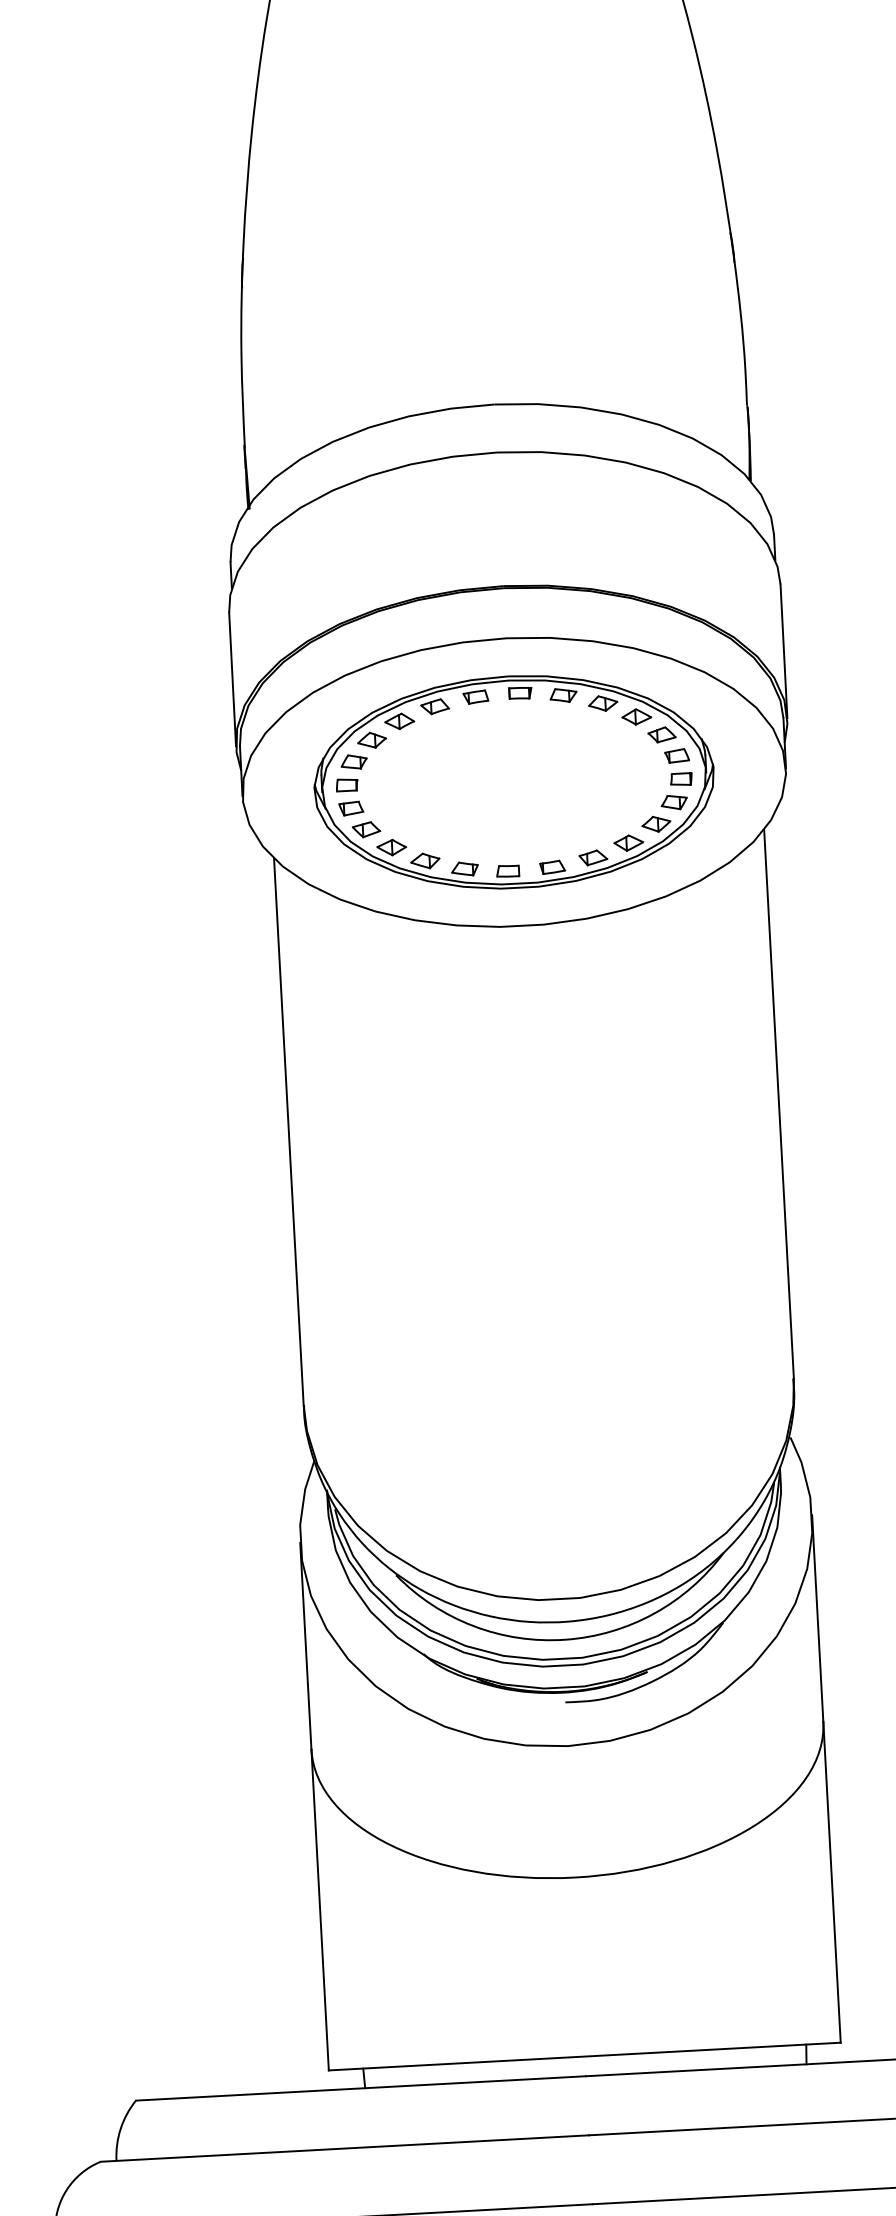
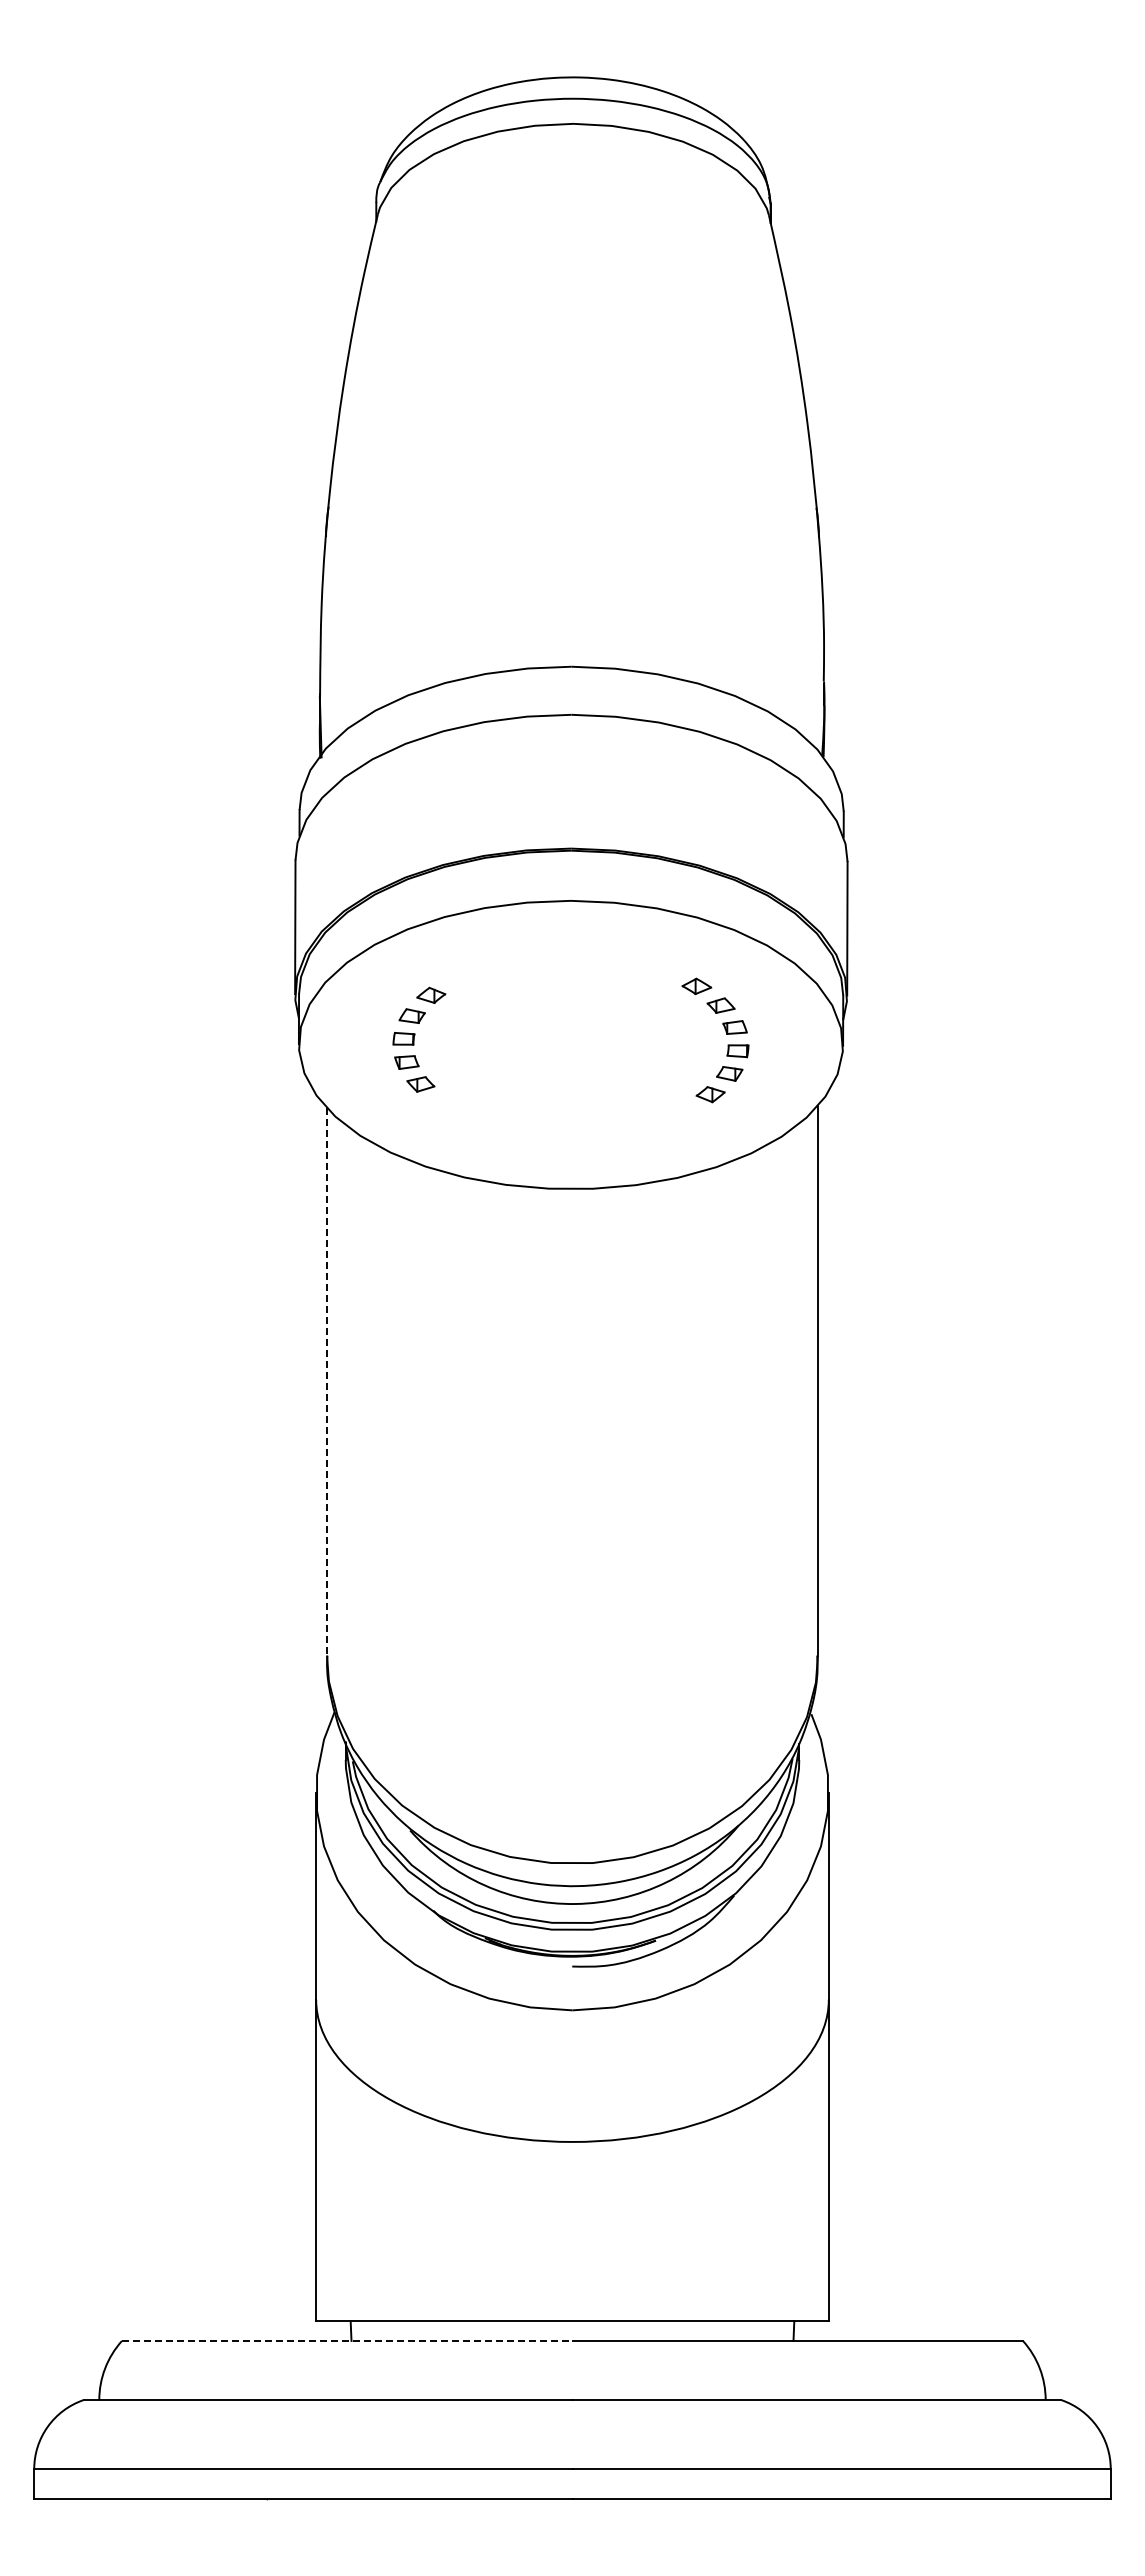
part: (513, 781) -> (570, 1044), removed
line: (289, 1131) -> (327, 1381), solid -> dashed
line: (361, 2087) -> (347, 2340), solid -> dashed

